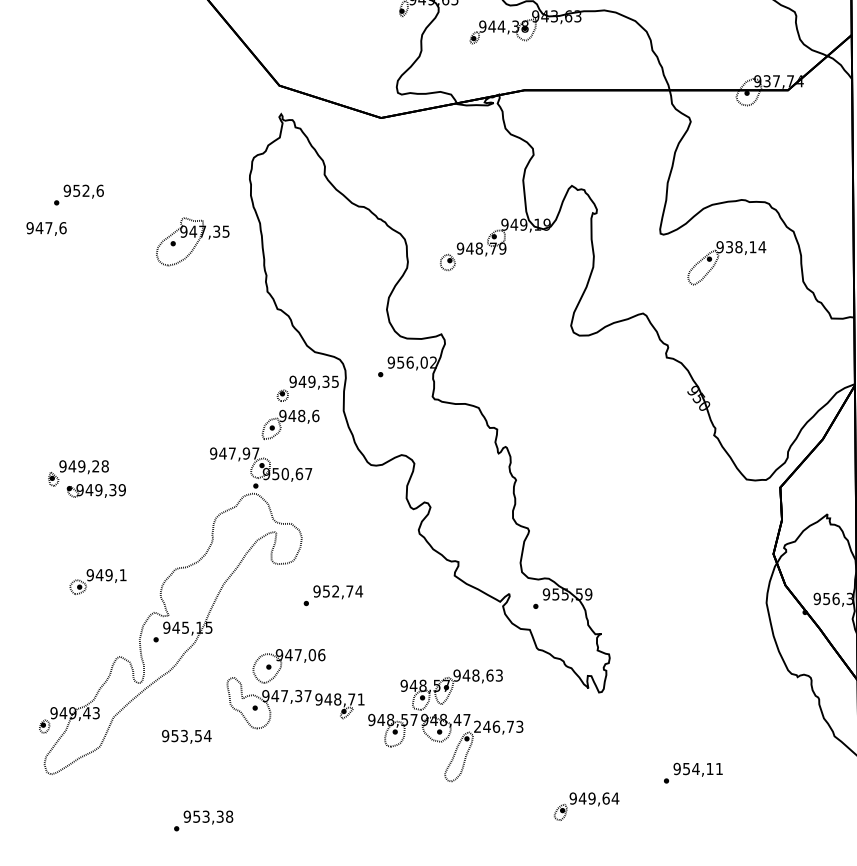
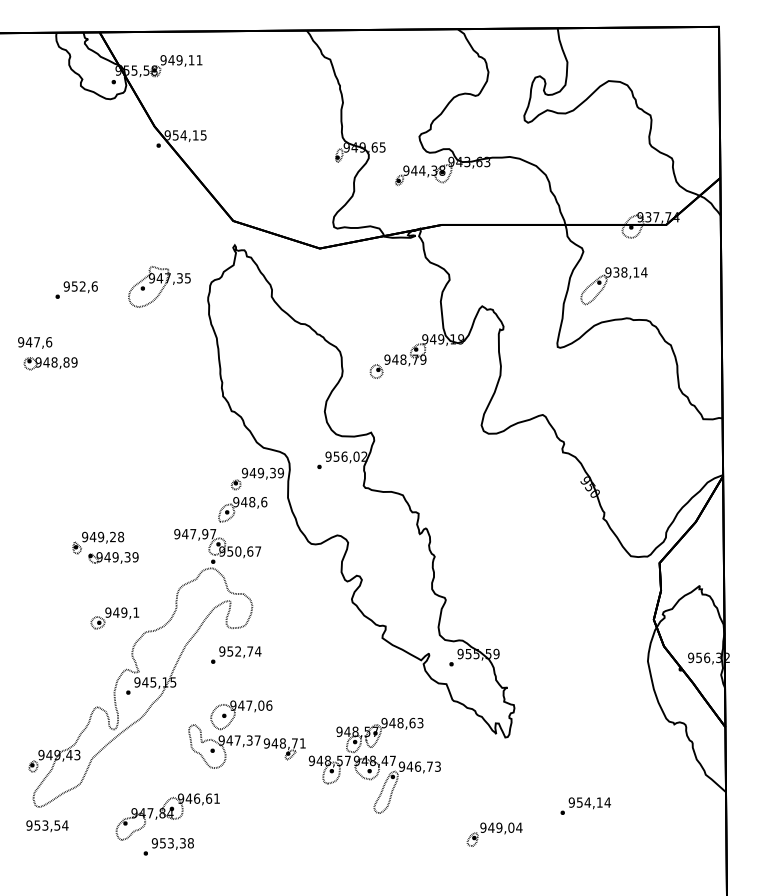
text: (78, 194) -> (76, 289), moved
part: (192, 241) -> (159, 286), moved
part: (64, 253) -> (50, 363), added
part: (717, 260) -> (606, 283), moved
text: (334, 381) -> (280, 472), 949,35 -> 949,39
part: (86, 478) -> (105, 547), moved
part: (97, 582) -> (114, 618), moved
text: (333, 594) -> (236, 654), moved
text: (478, 726) -> (402, 766), 246,73 -> 946,73
text: (186, 737) -> (47, 826), moved
text: (719, 768) -> (607, 802), 954,11 -> 954,14
part: (202, 785) -> (167, 816), added
text: (606, 798) -> (511, 827), 949,64 -> 949,04

